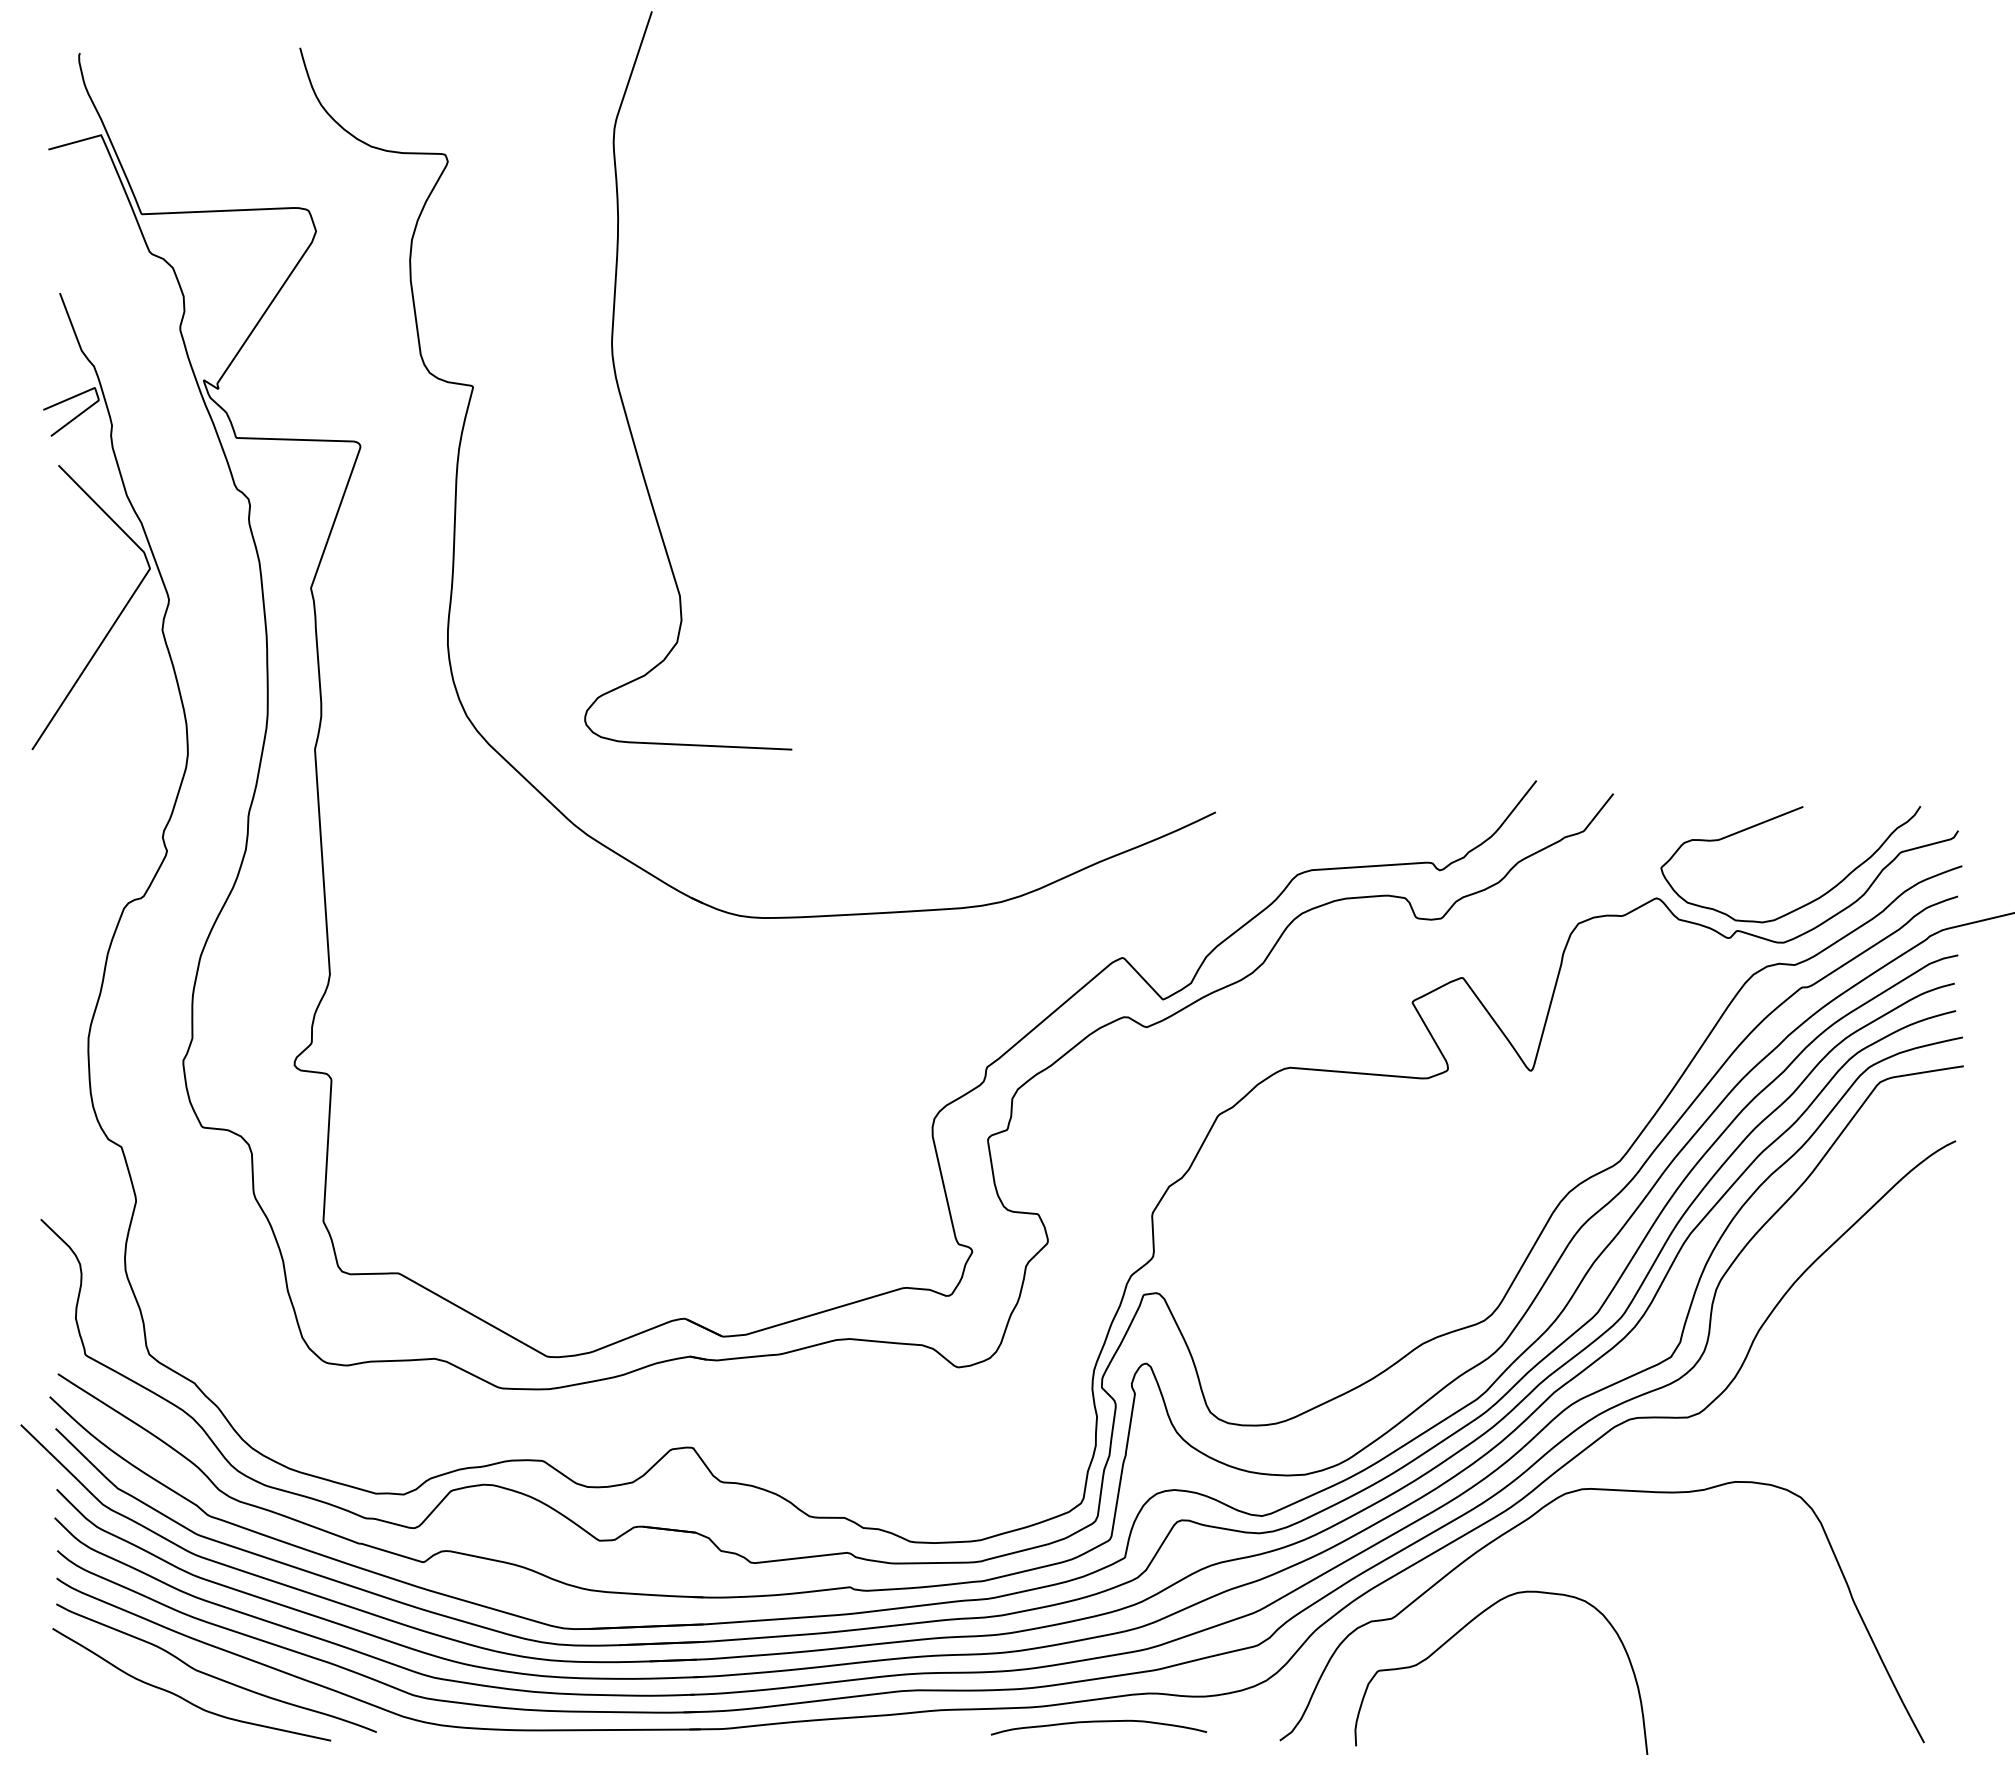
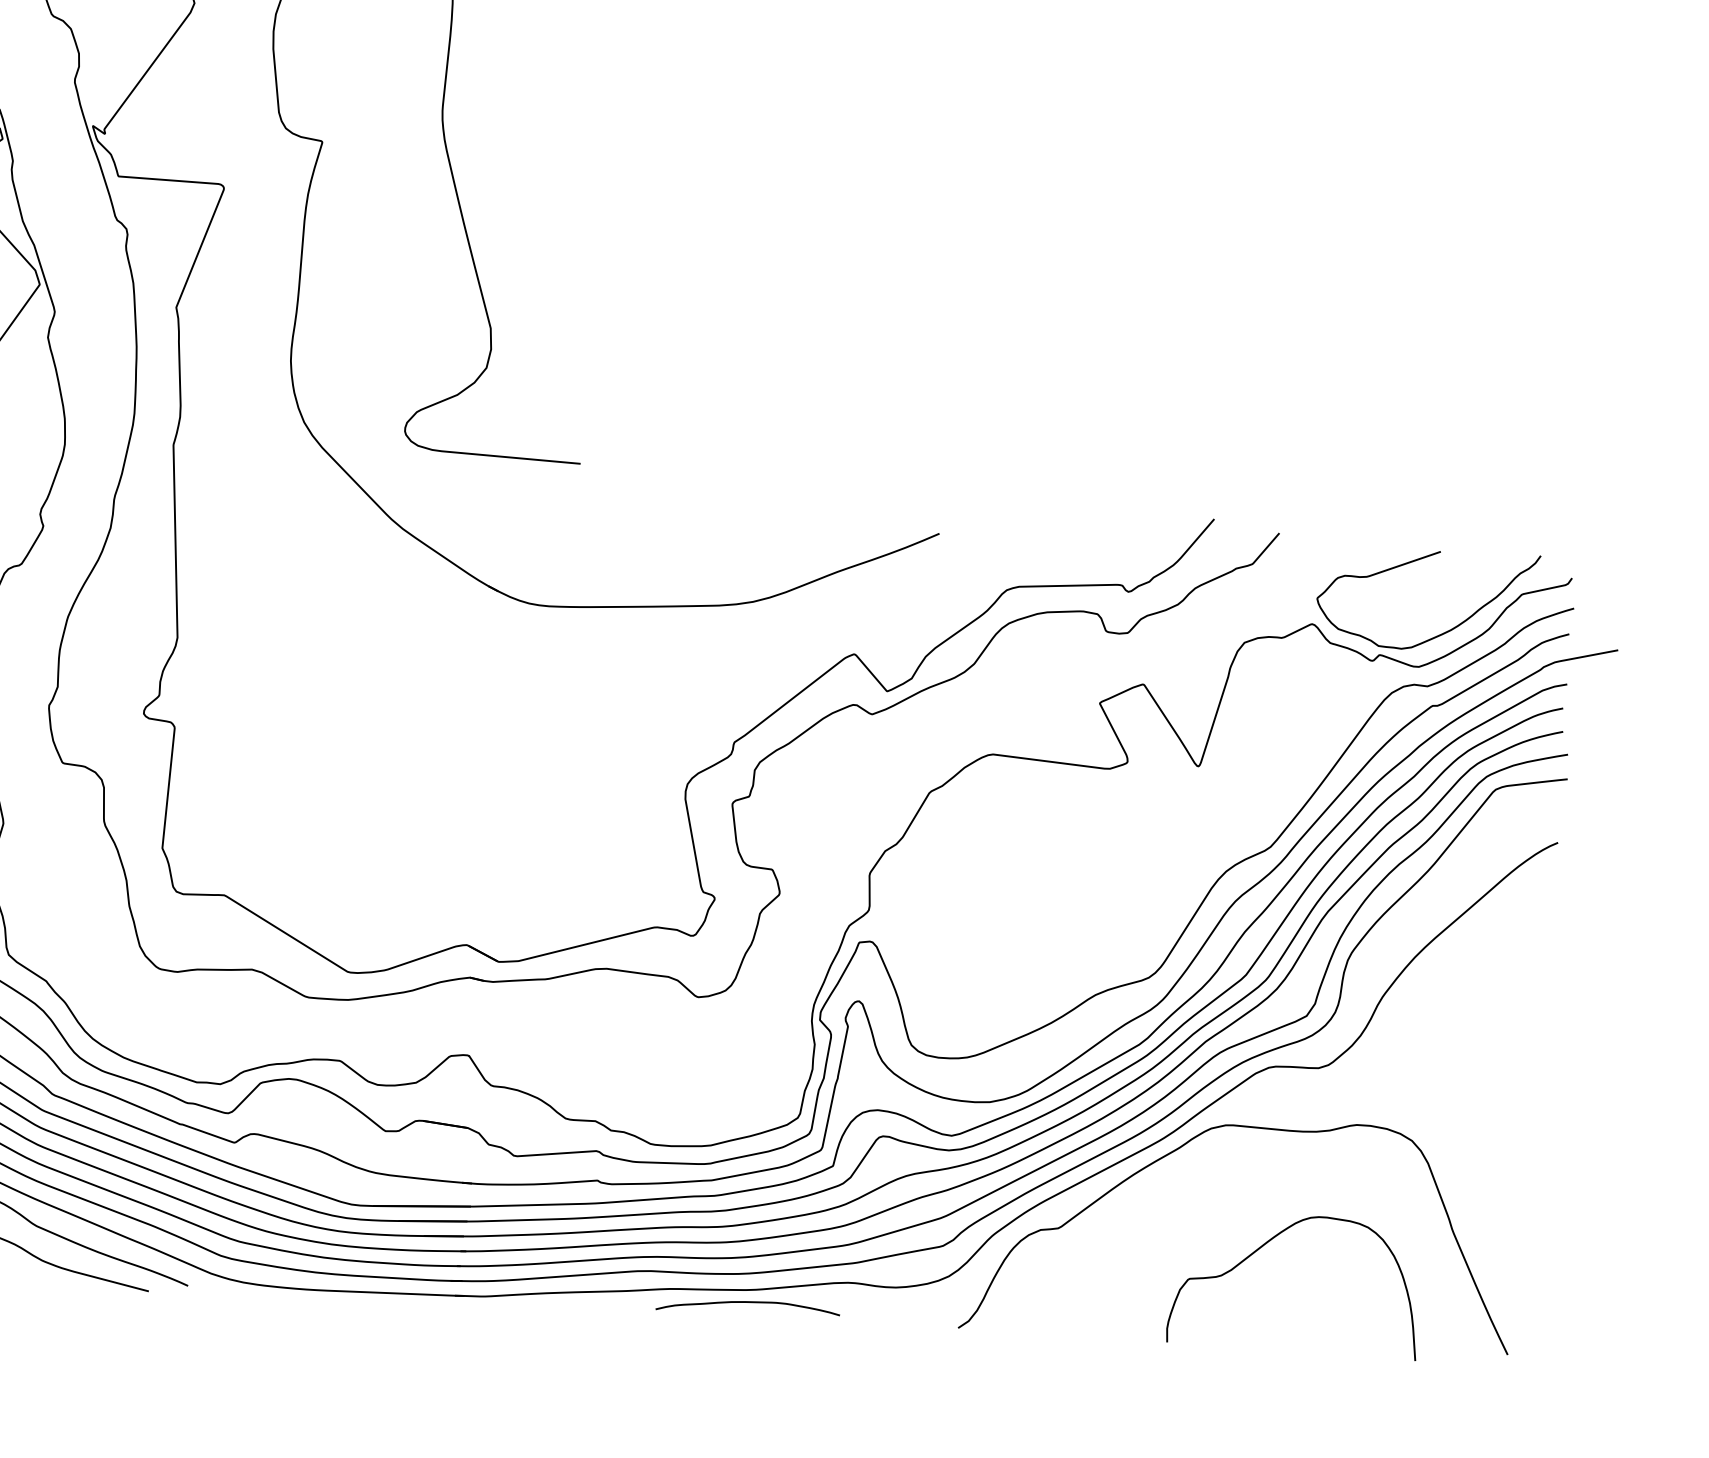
curve: (1465, 1627) -> (1265, 1245), moved
curve: (1098, 1722) -> (747, 1302), moved

